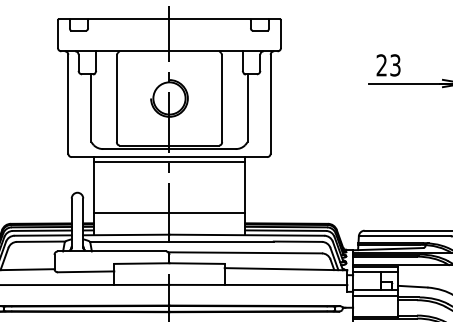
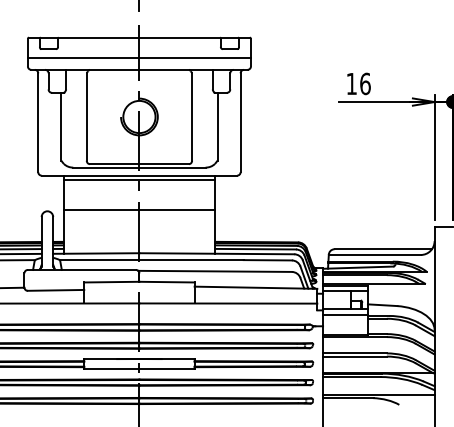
line: (168, 39) -> (138, 58), added
text: (388, 64) -> (358, 83), 23 -> 16
line: (169, 212) -> (139, 210), moved

